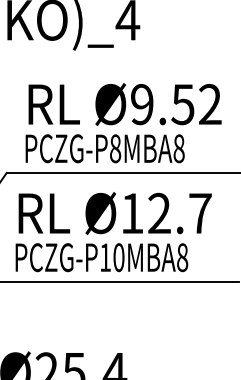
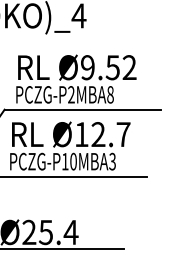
text: (115, 148) -> (71, 94), PCZG-P8MBA8 -> PCZG-P2MBA8
text: (182, 257) -> (112, 161), PCZG-P10MBA8 -> PCZG-P10MBA3

